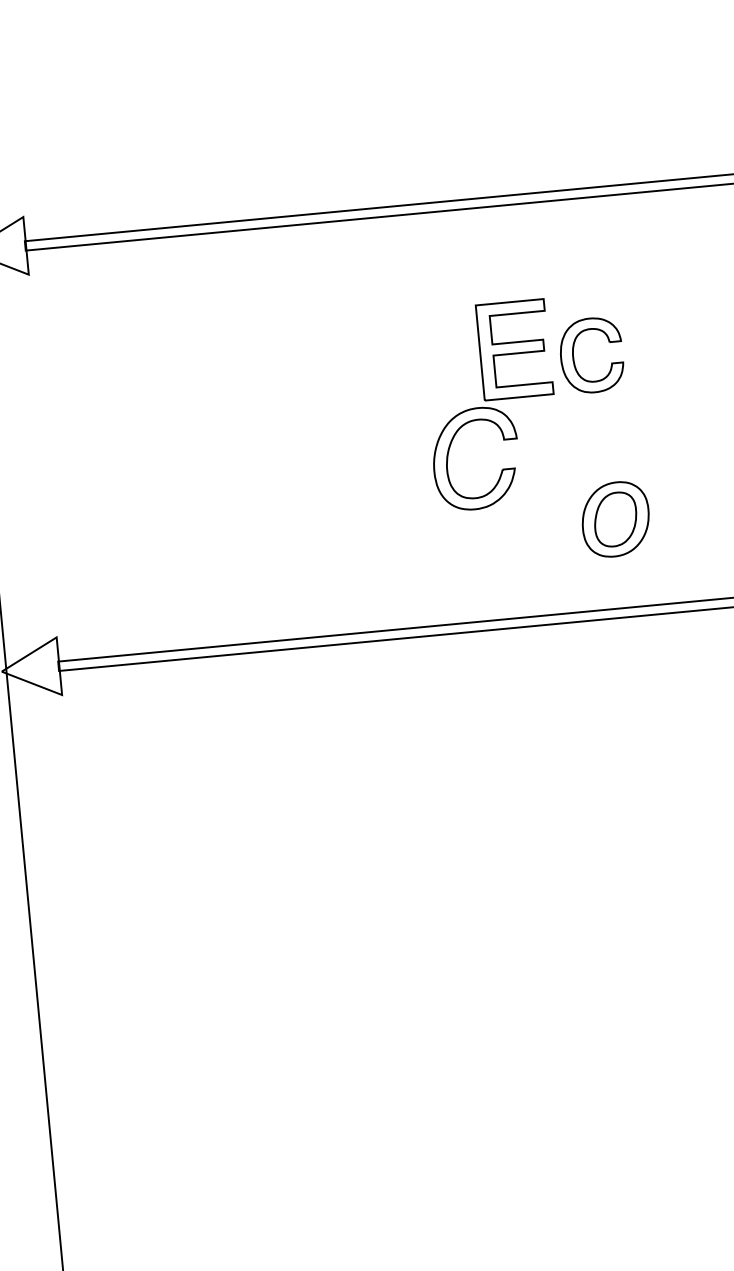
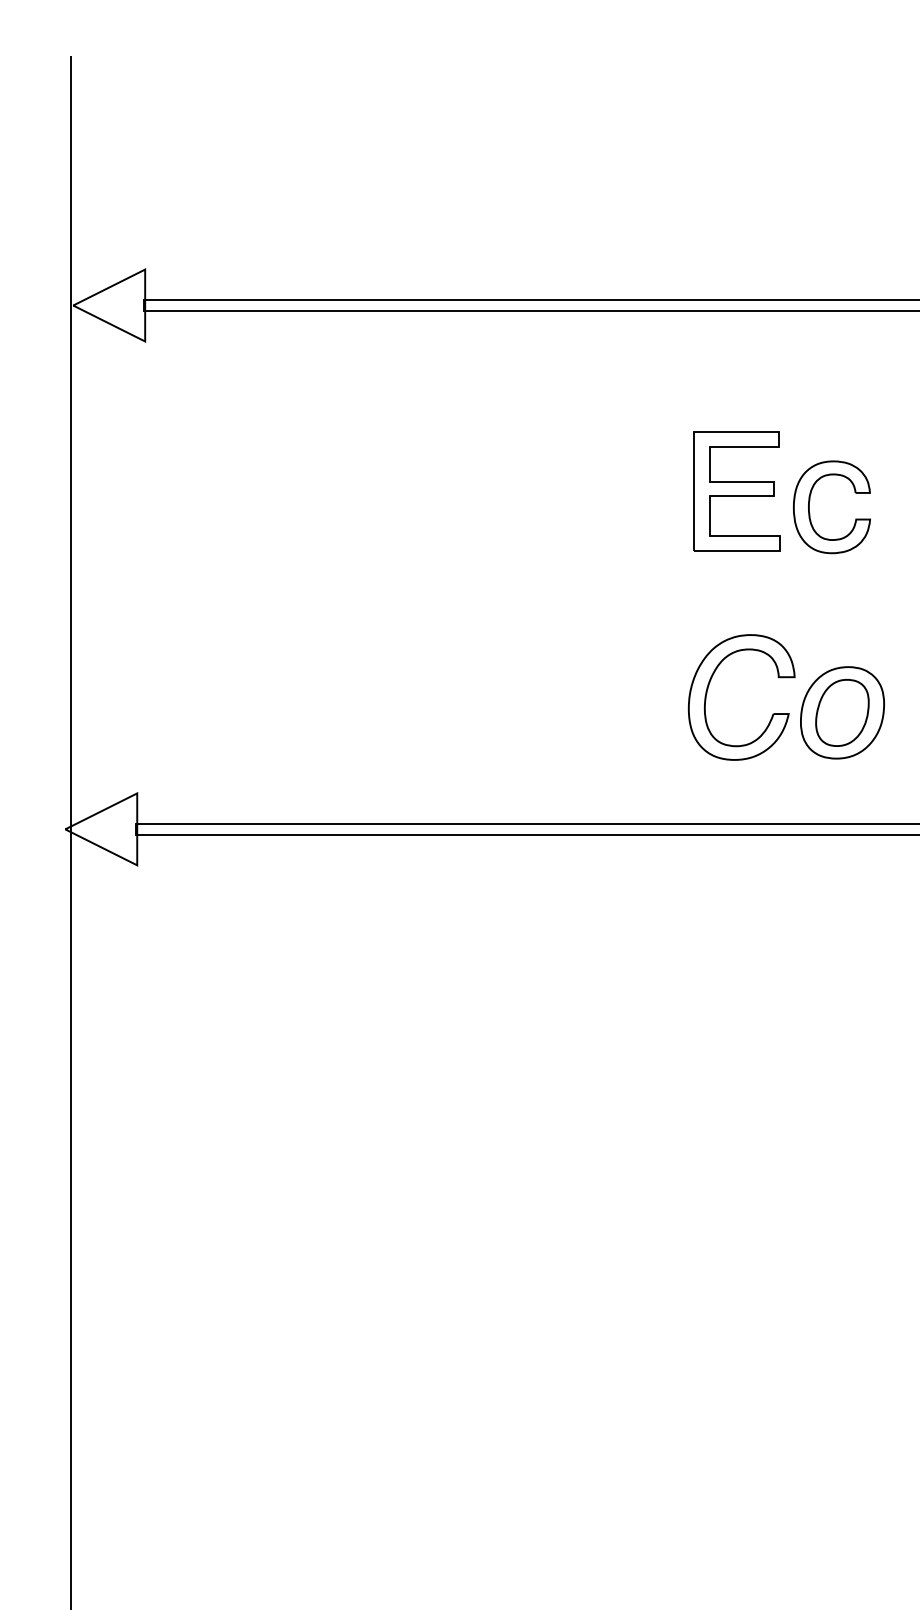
part: (448, 454) -> (708, 689), moved

